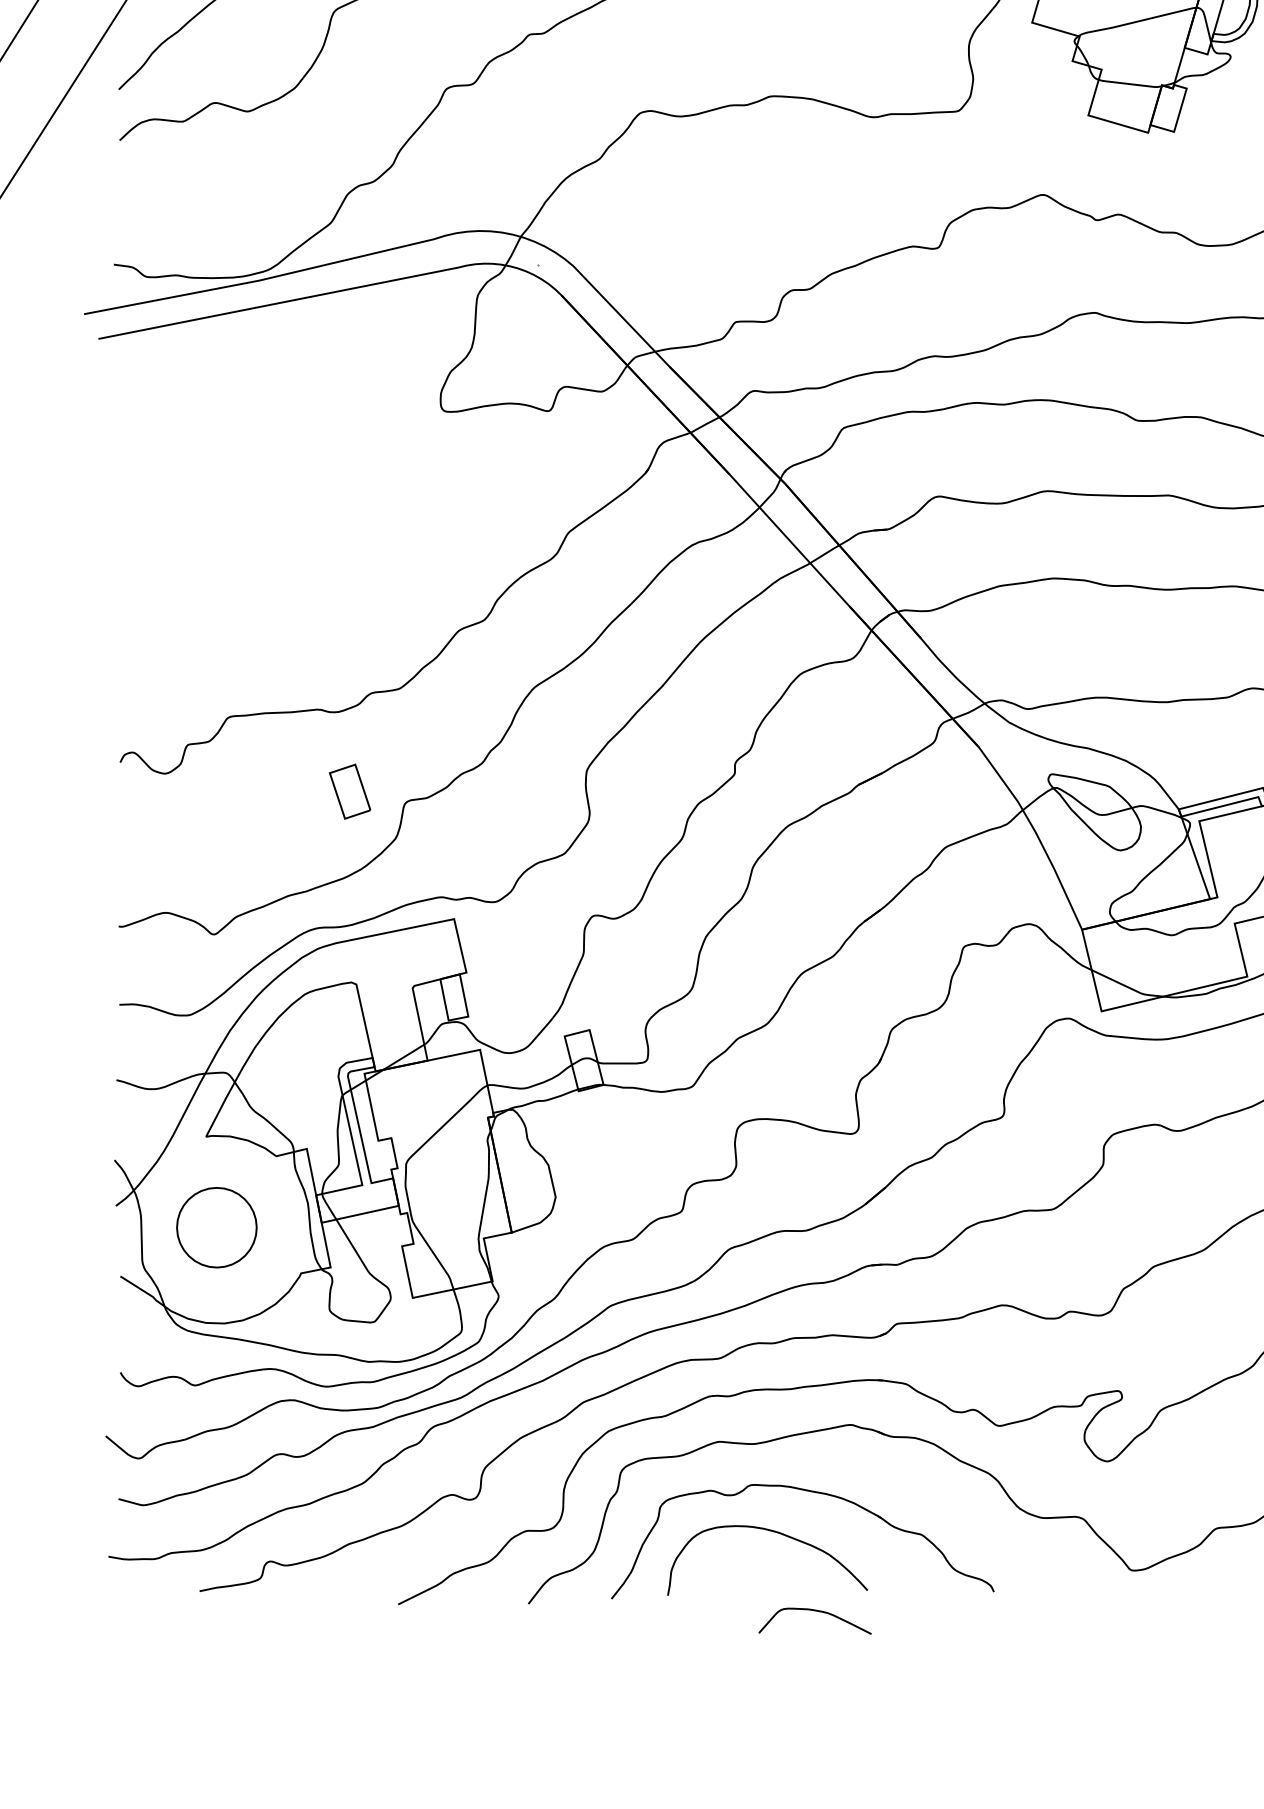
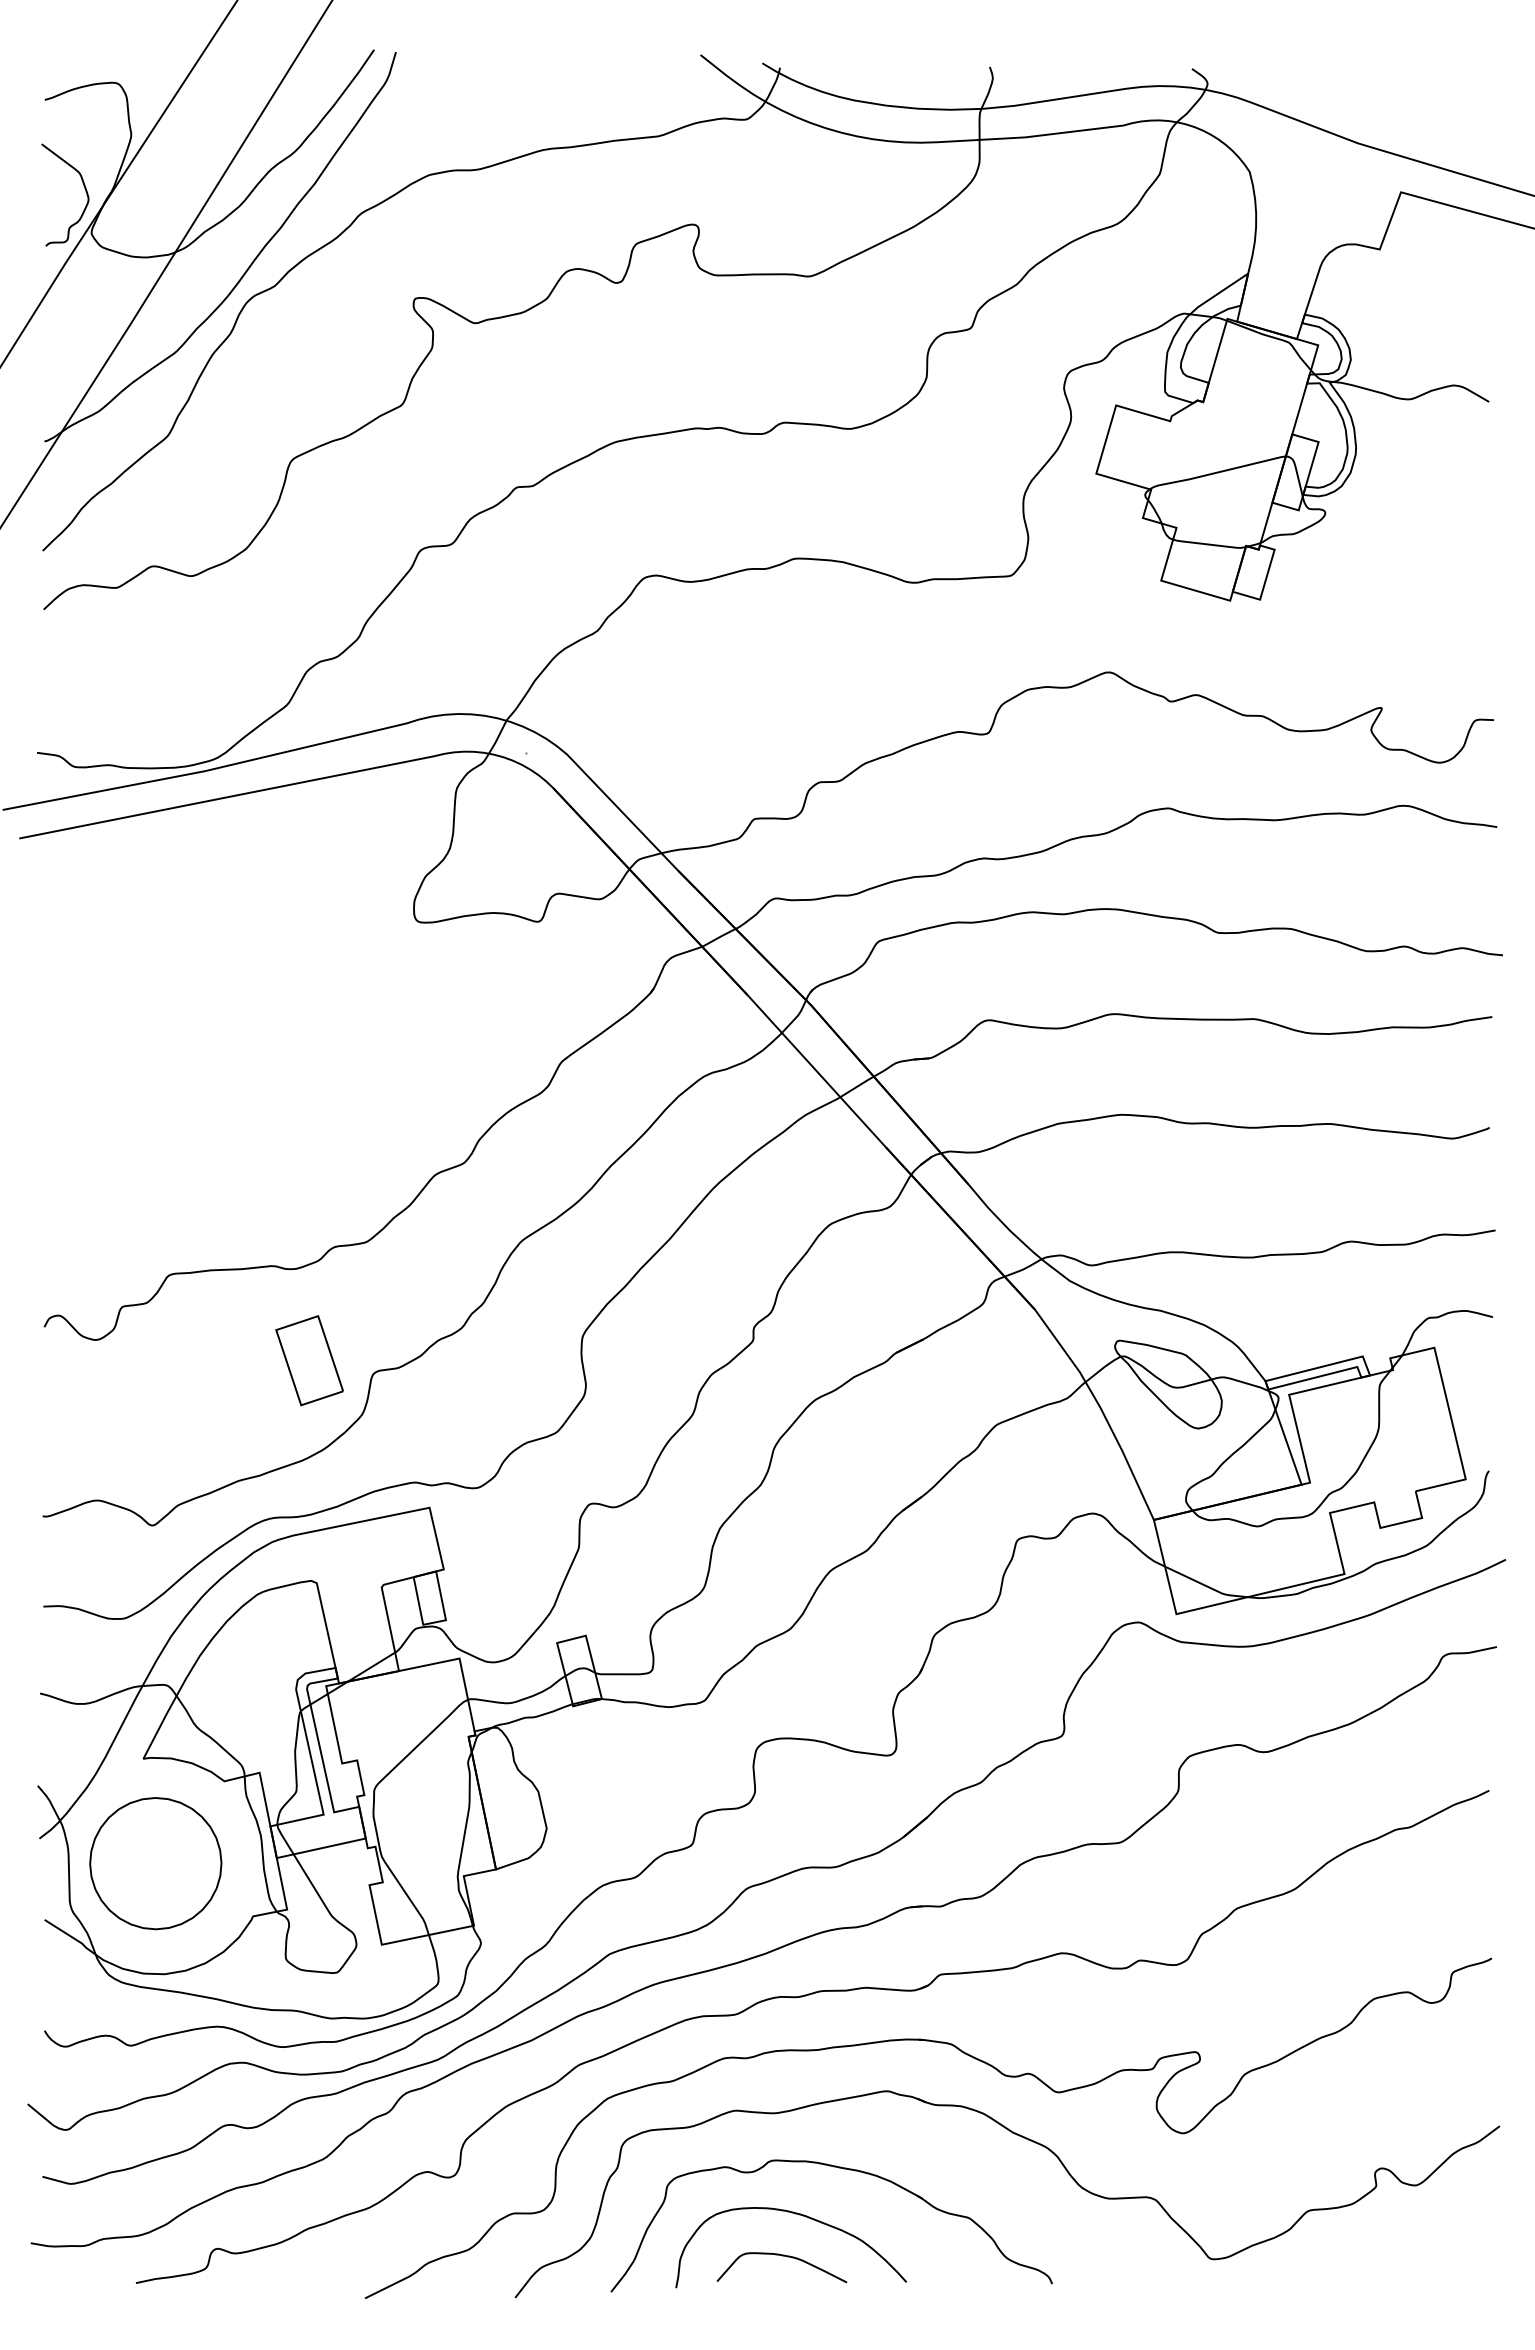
part: (350, 791) -> (309, 1360), size x1.43
part: (216, 1227) -> (155, 1863), size x1.43
curve: (814, 1611) -> (781, 2256), moved

